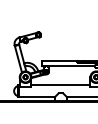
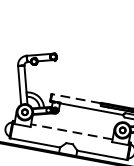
line: (59, 61) -> (75, 99), solid -> dashed
line: (60, 84) -> (71, 131), solid -> dashed

